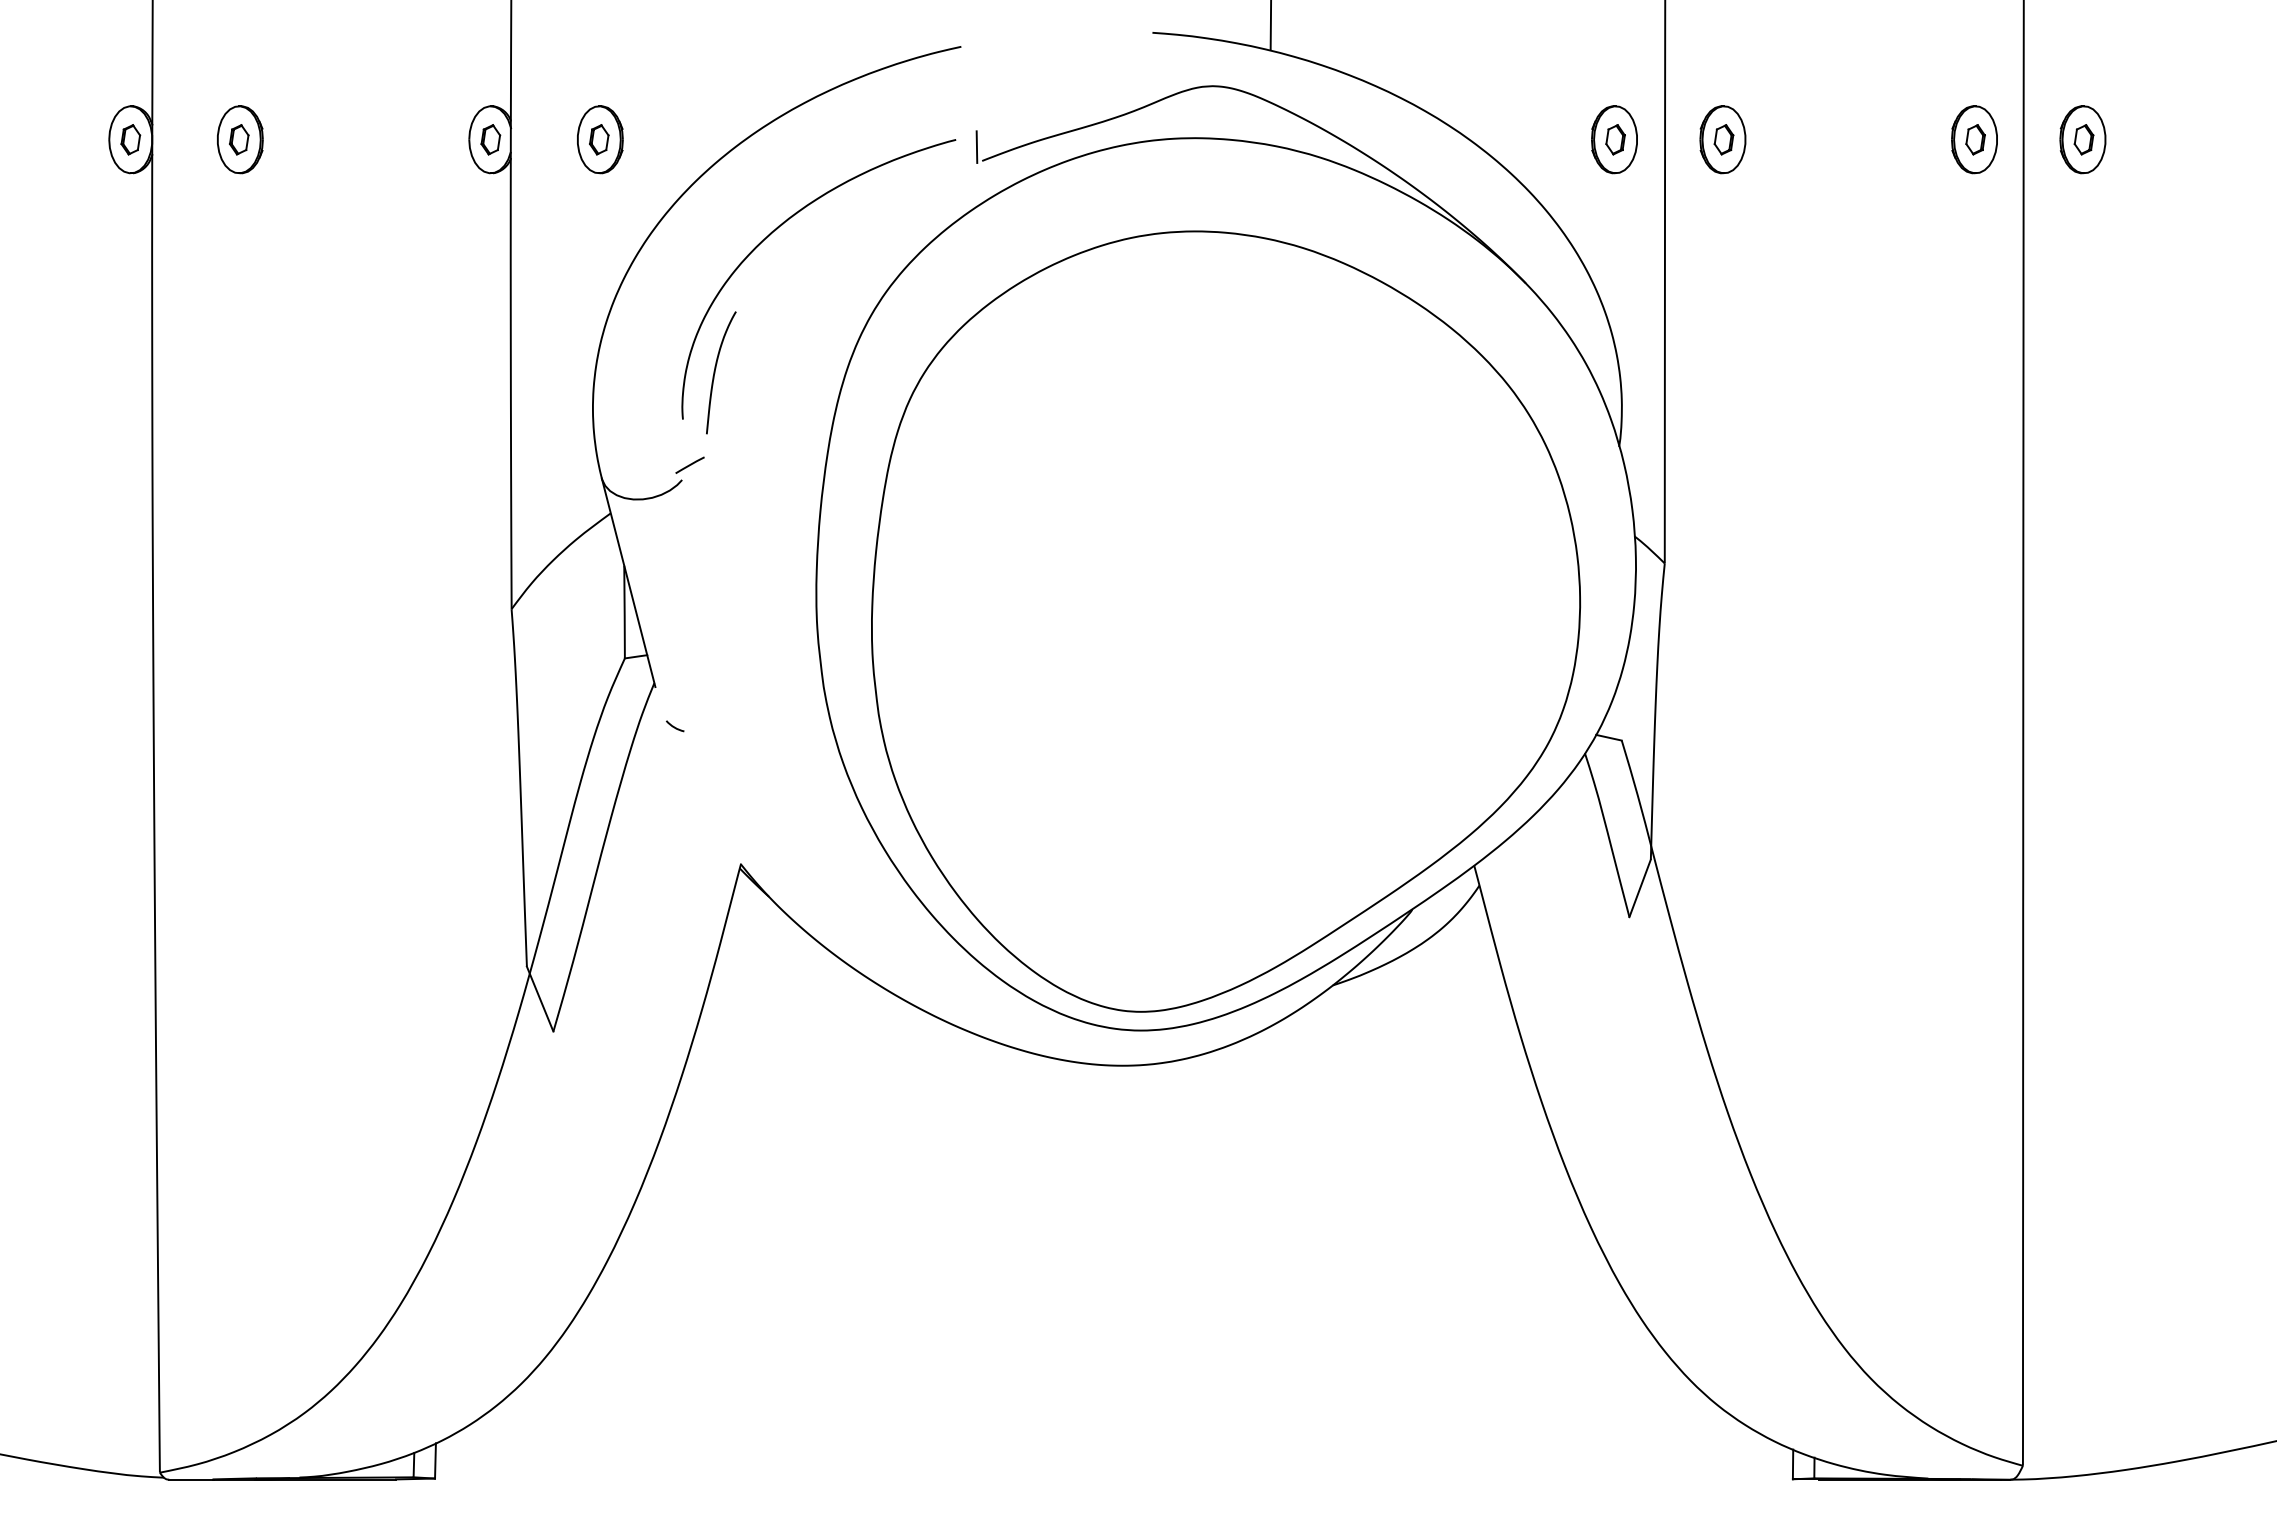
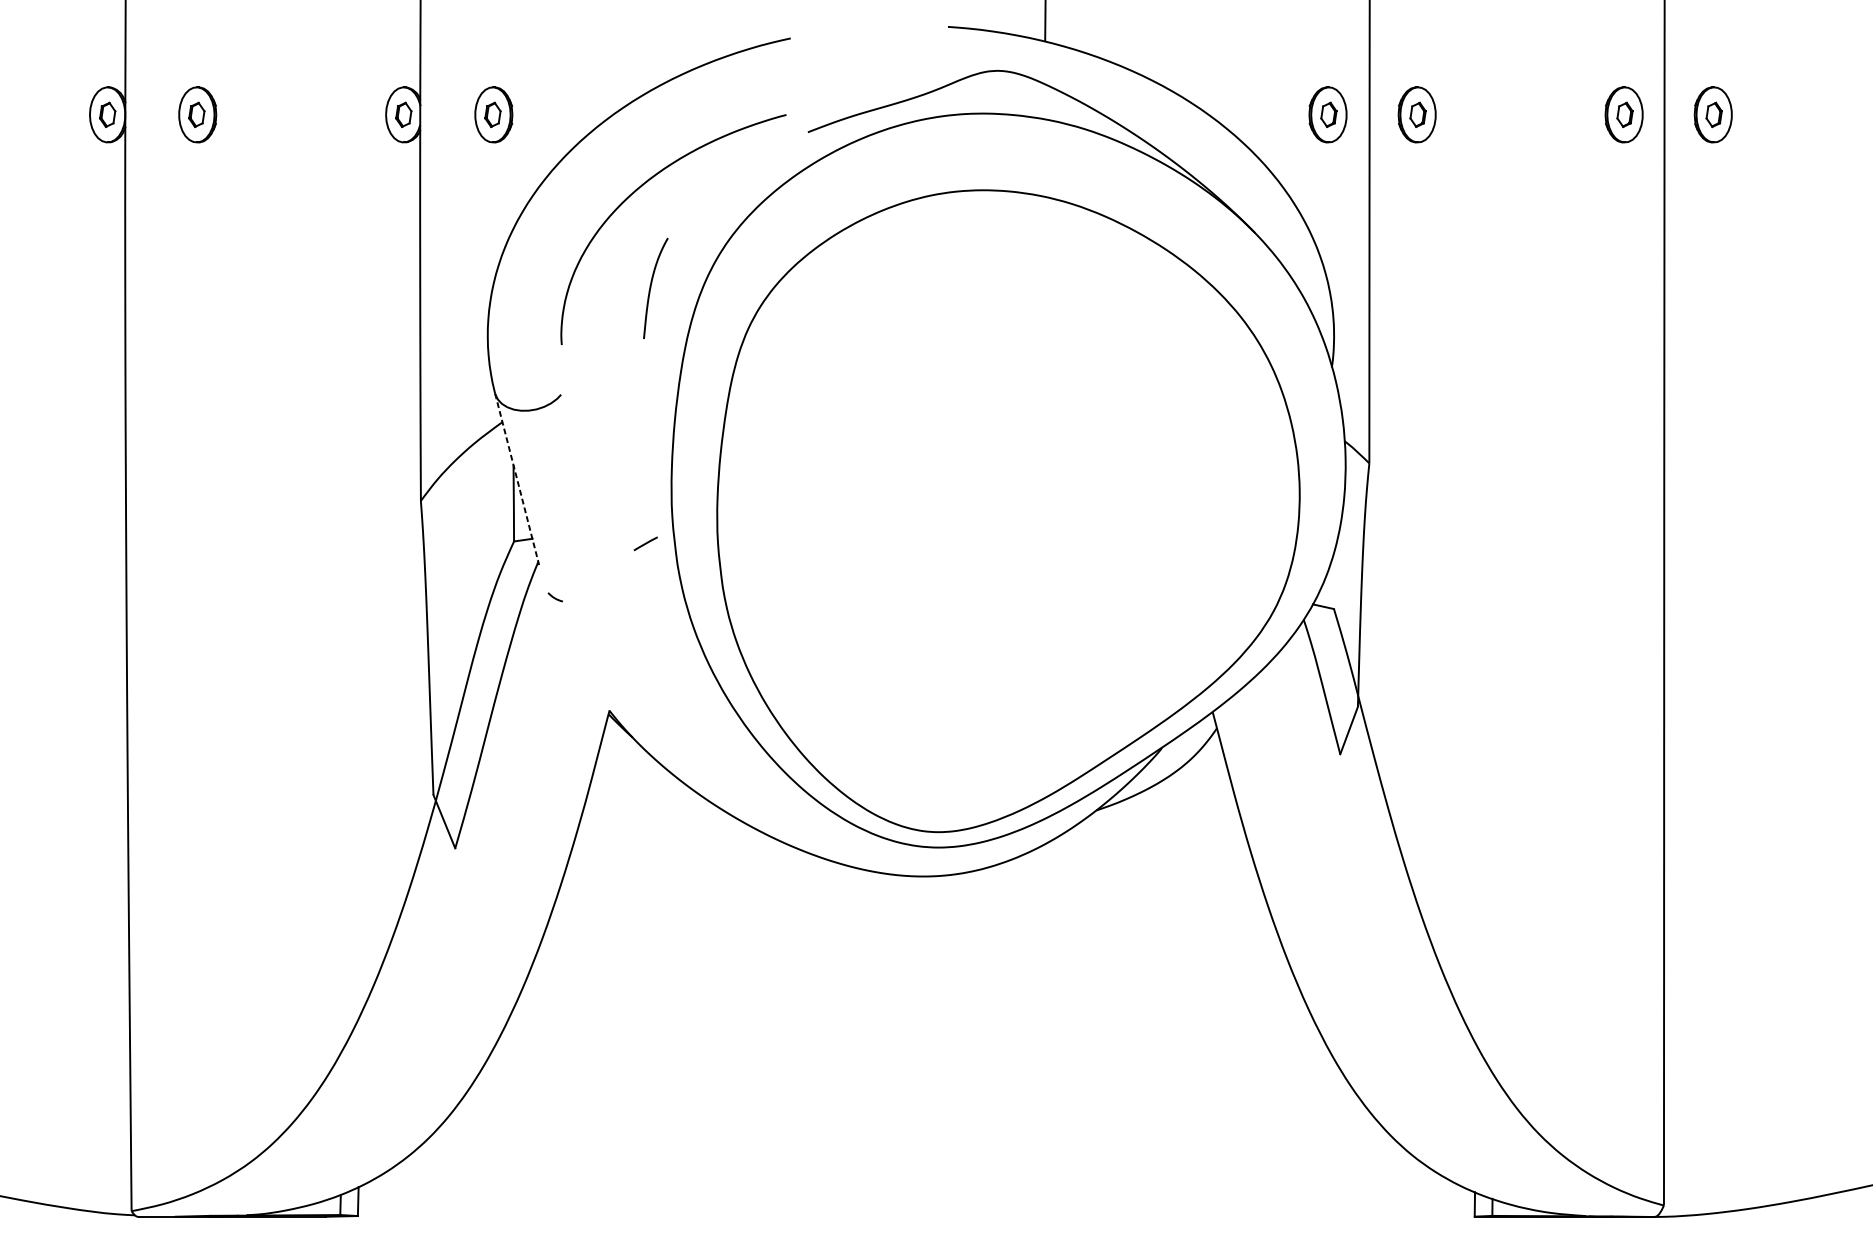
line: (976, 146) -> (803, 120), removed
curve: (715, 372) -> (651, 288), moved
line: (689, 464) -> (645, 543), moved
line: (628, 582) -> (517, 479), solid -> dashed

